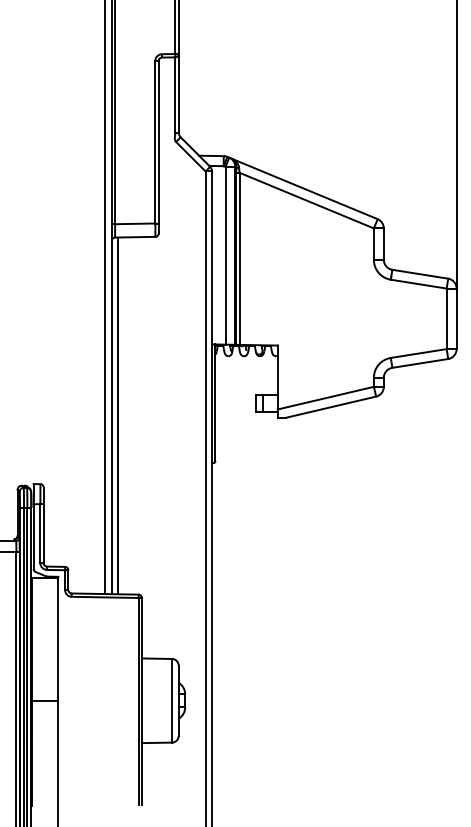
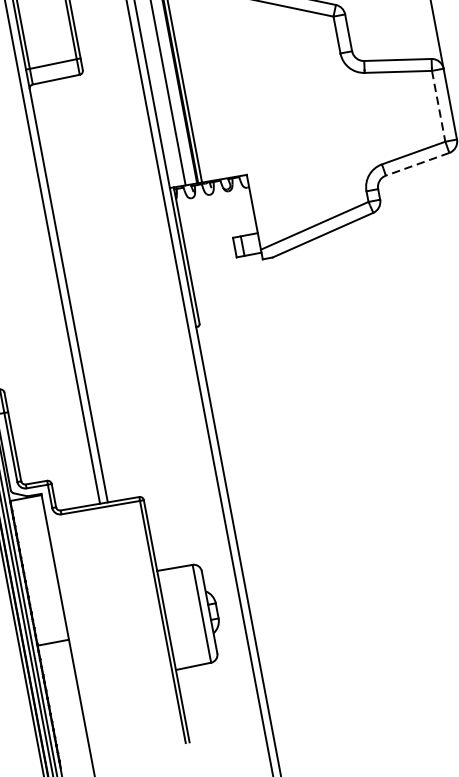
line: (446, 319) -> (438, 107), solid -> dashed
line: (419, 363) -> (416, 164), solid -> dashed
line: (118, 415) -> (76, 291), removed

